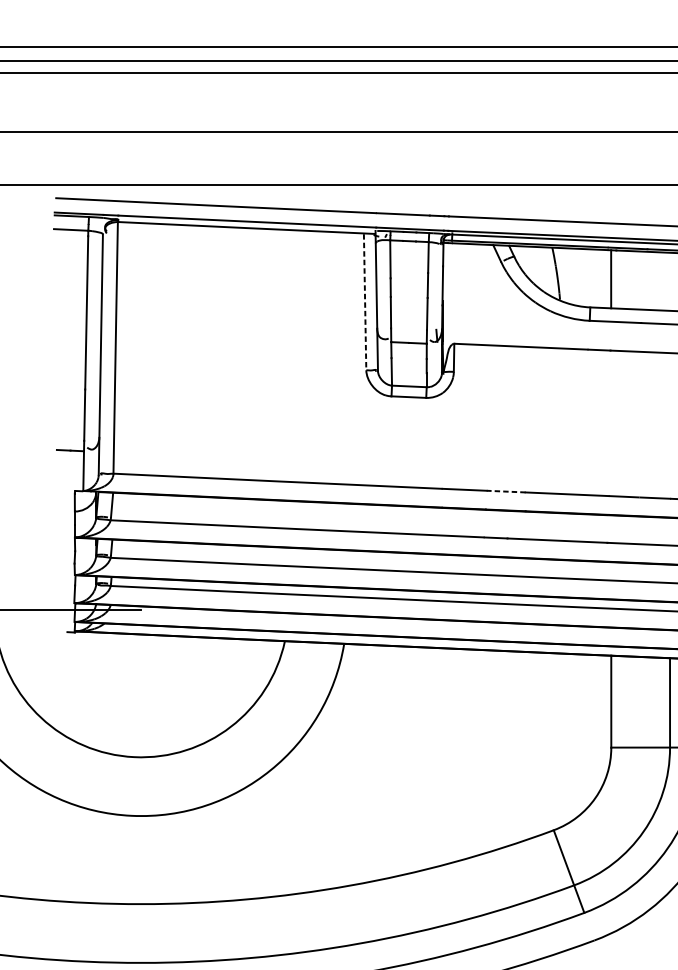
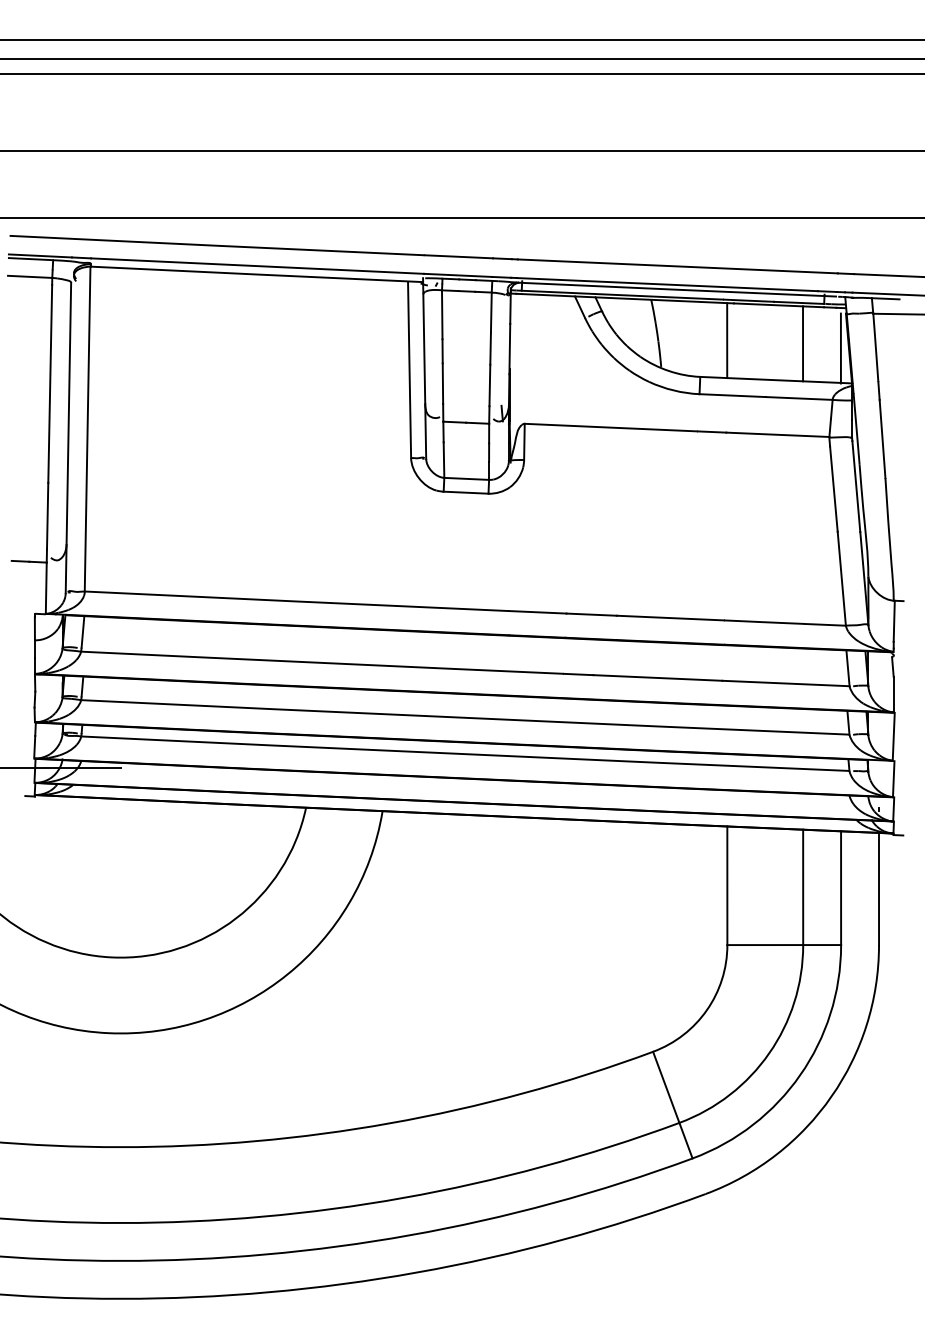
line: (670, 281) -> (803, 343), added
line: (365, 302) -> (409, 370), dashed -> solid
line: (506, 491) -> (591, 614), dashed -> solid

